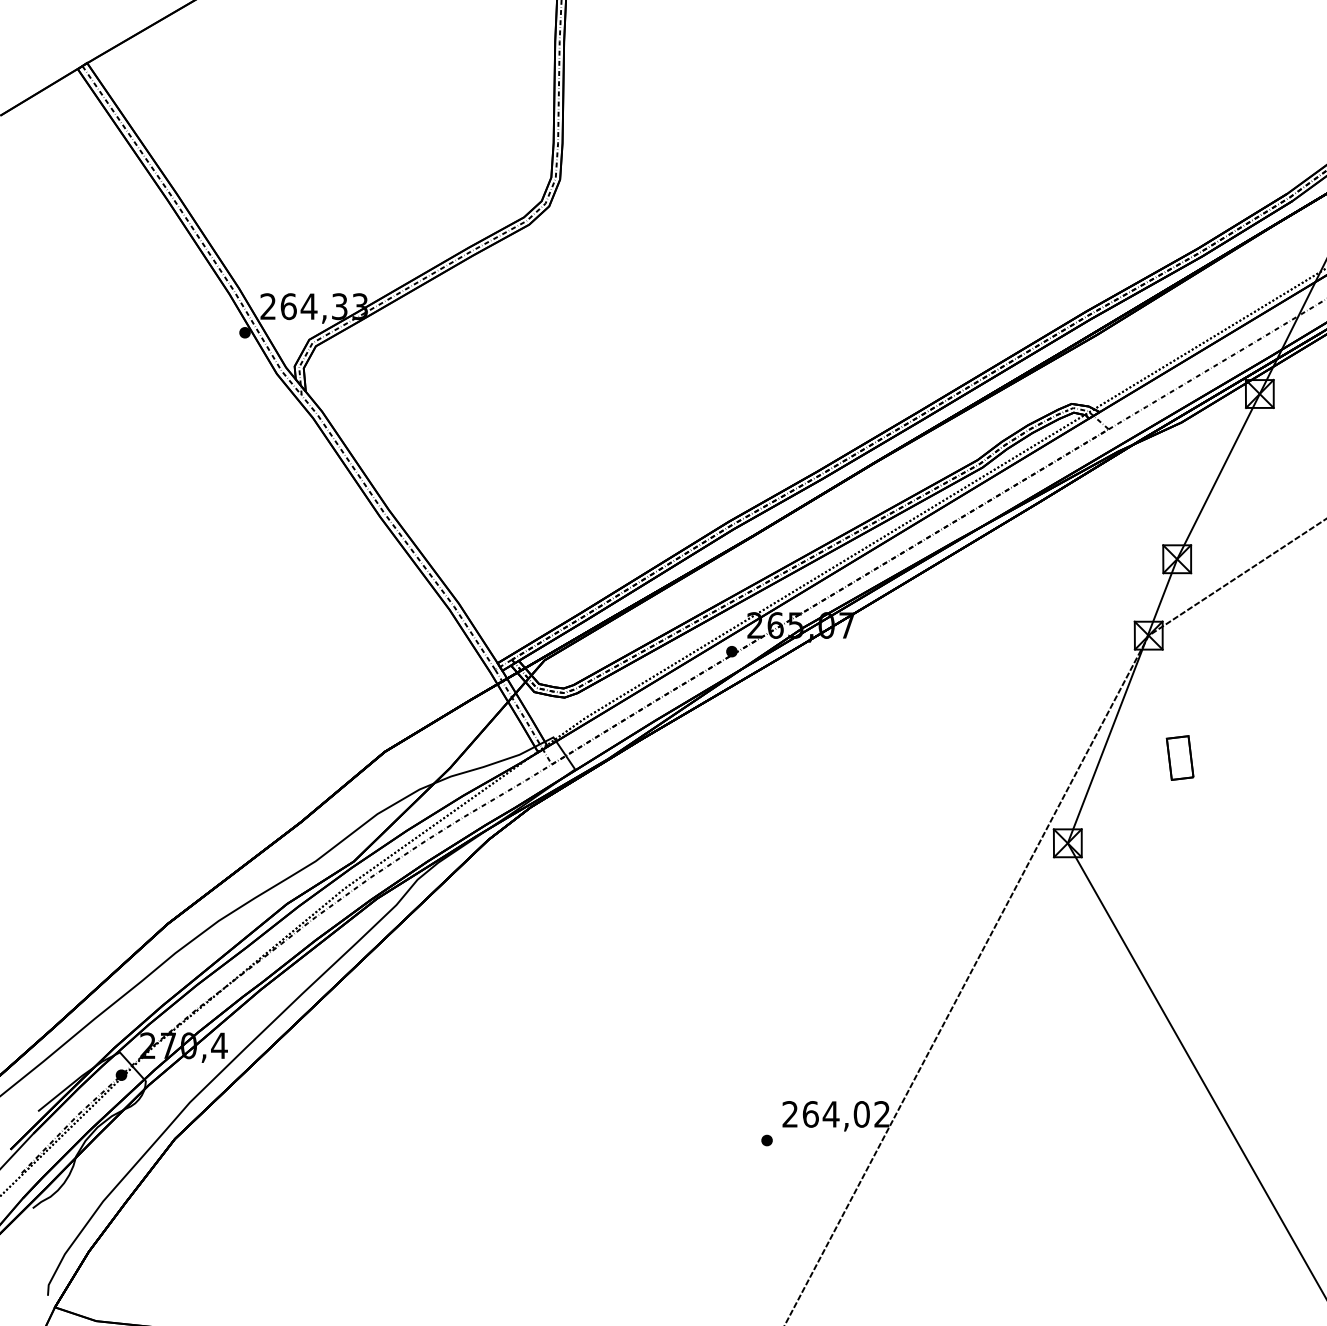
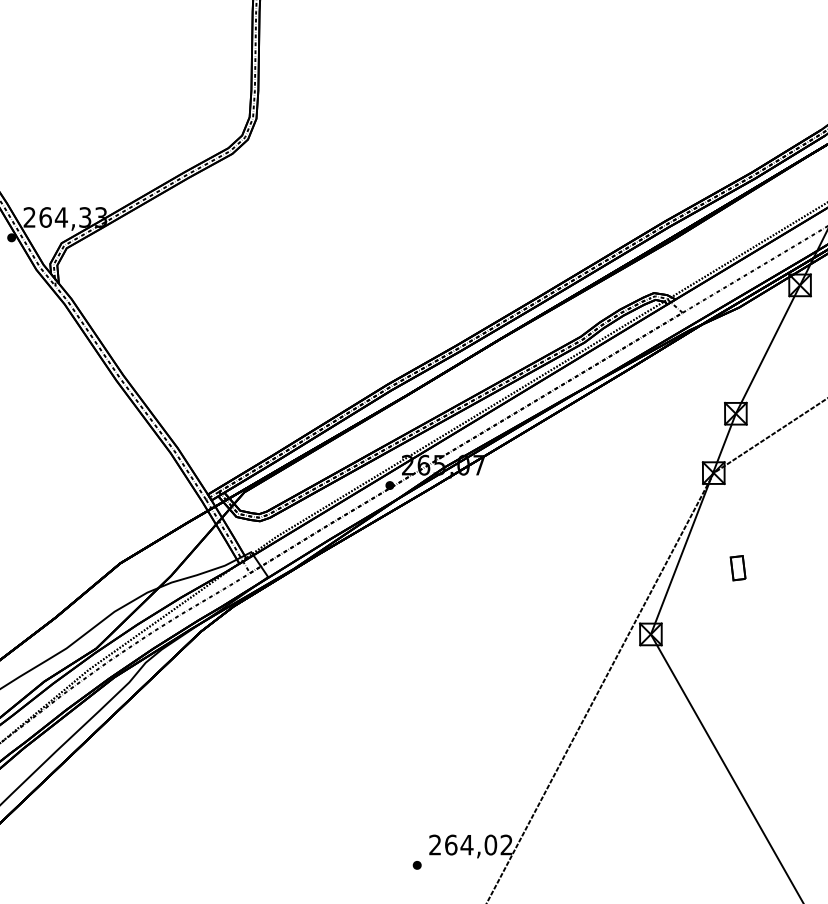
part: (1179, 757) -> (737, 567), size x0.71

